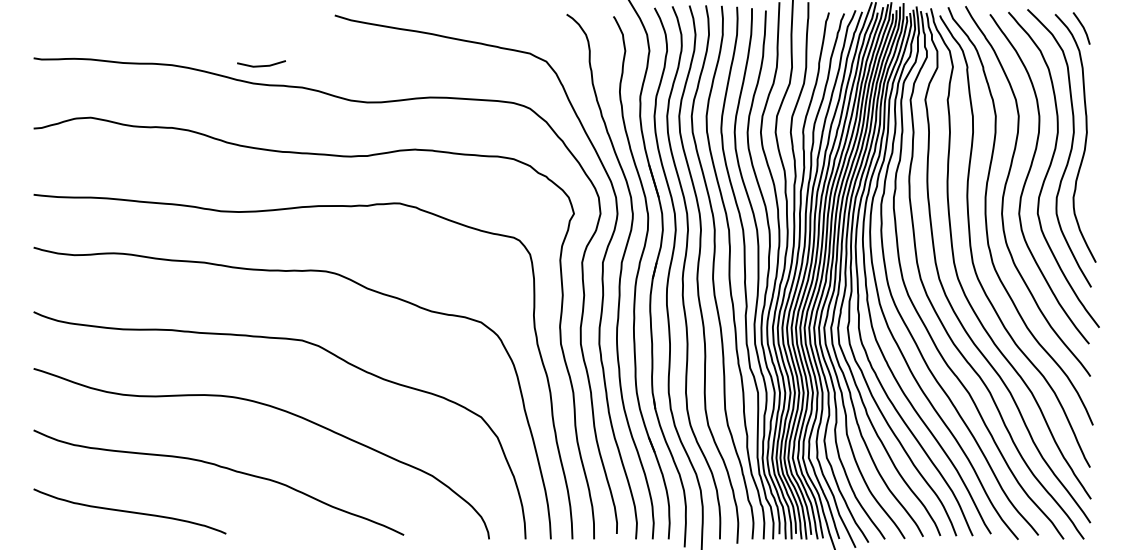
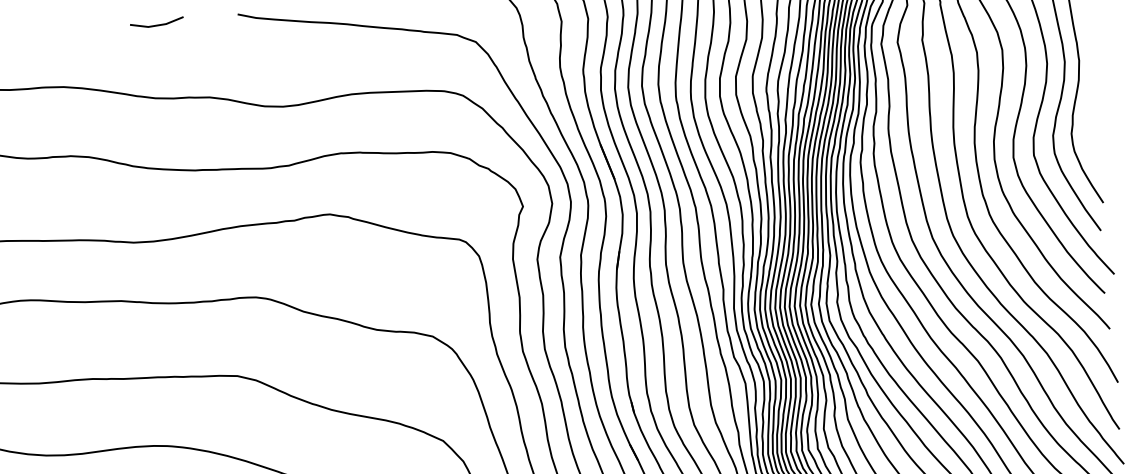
line: (261, 65) -> (157, 24), moved

